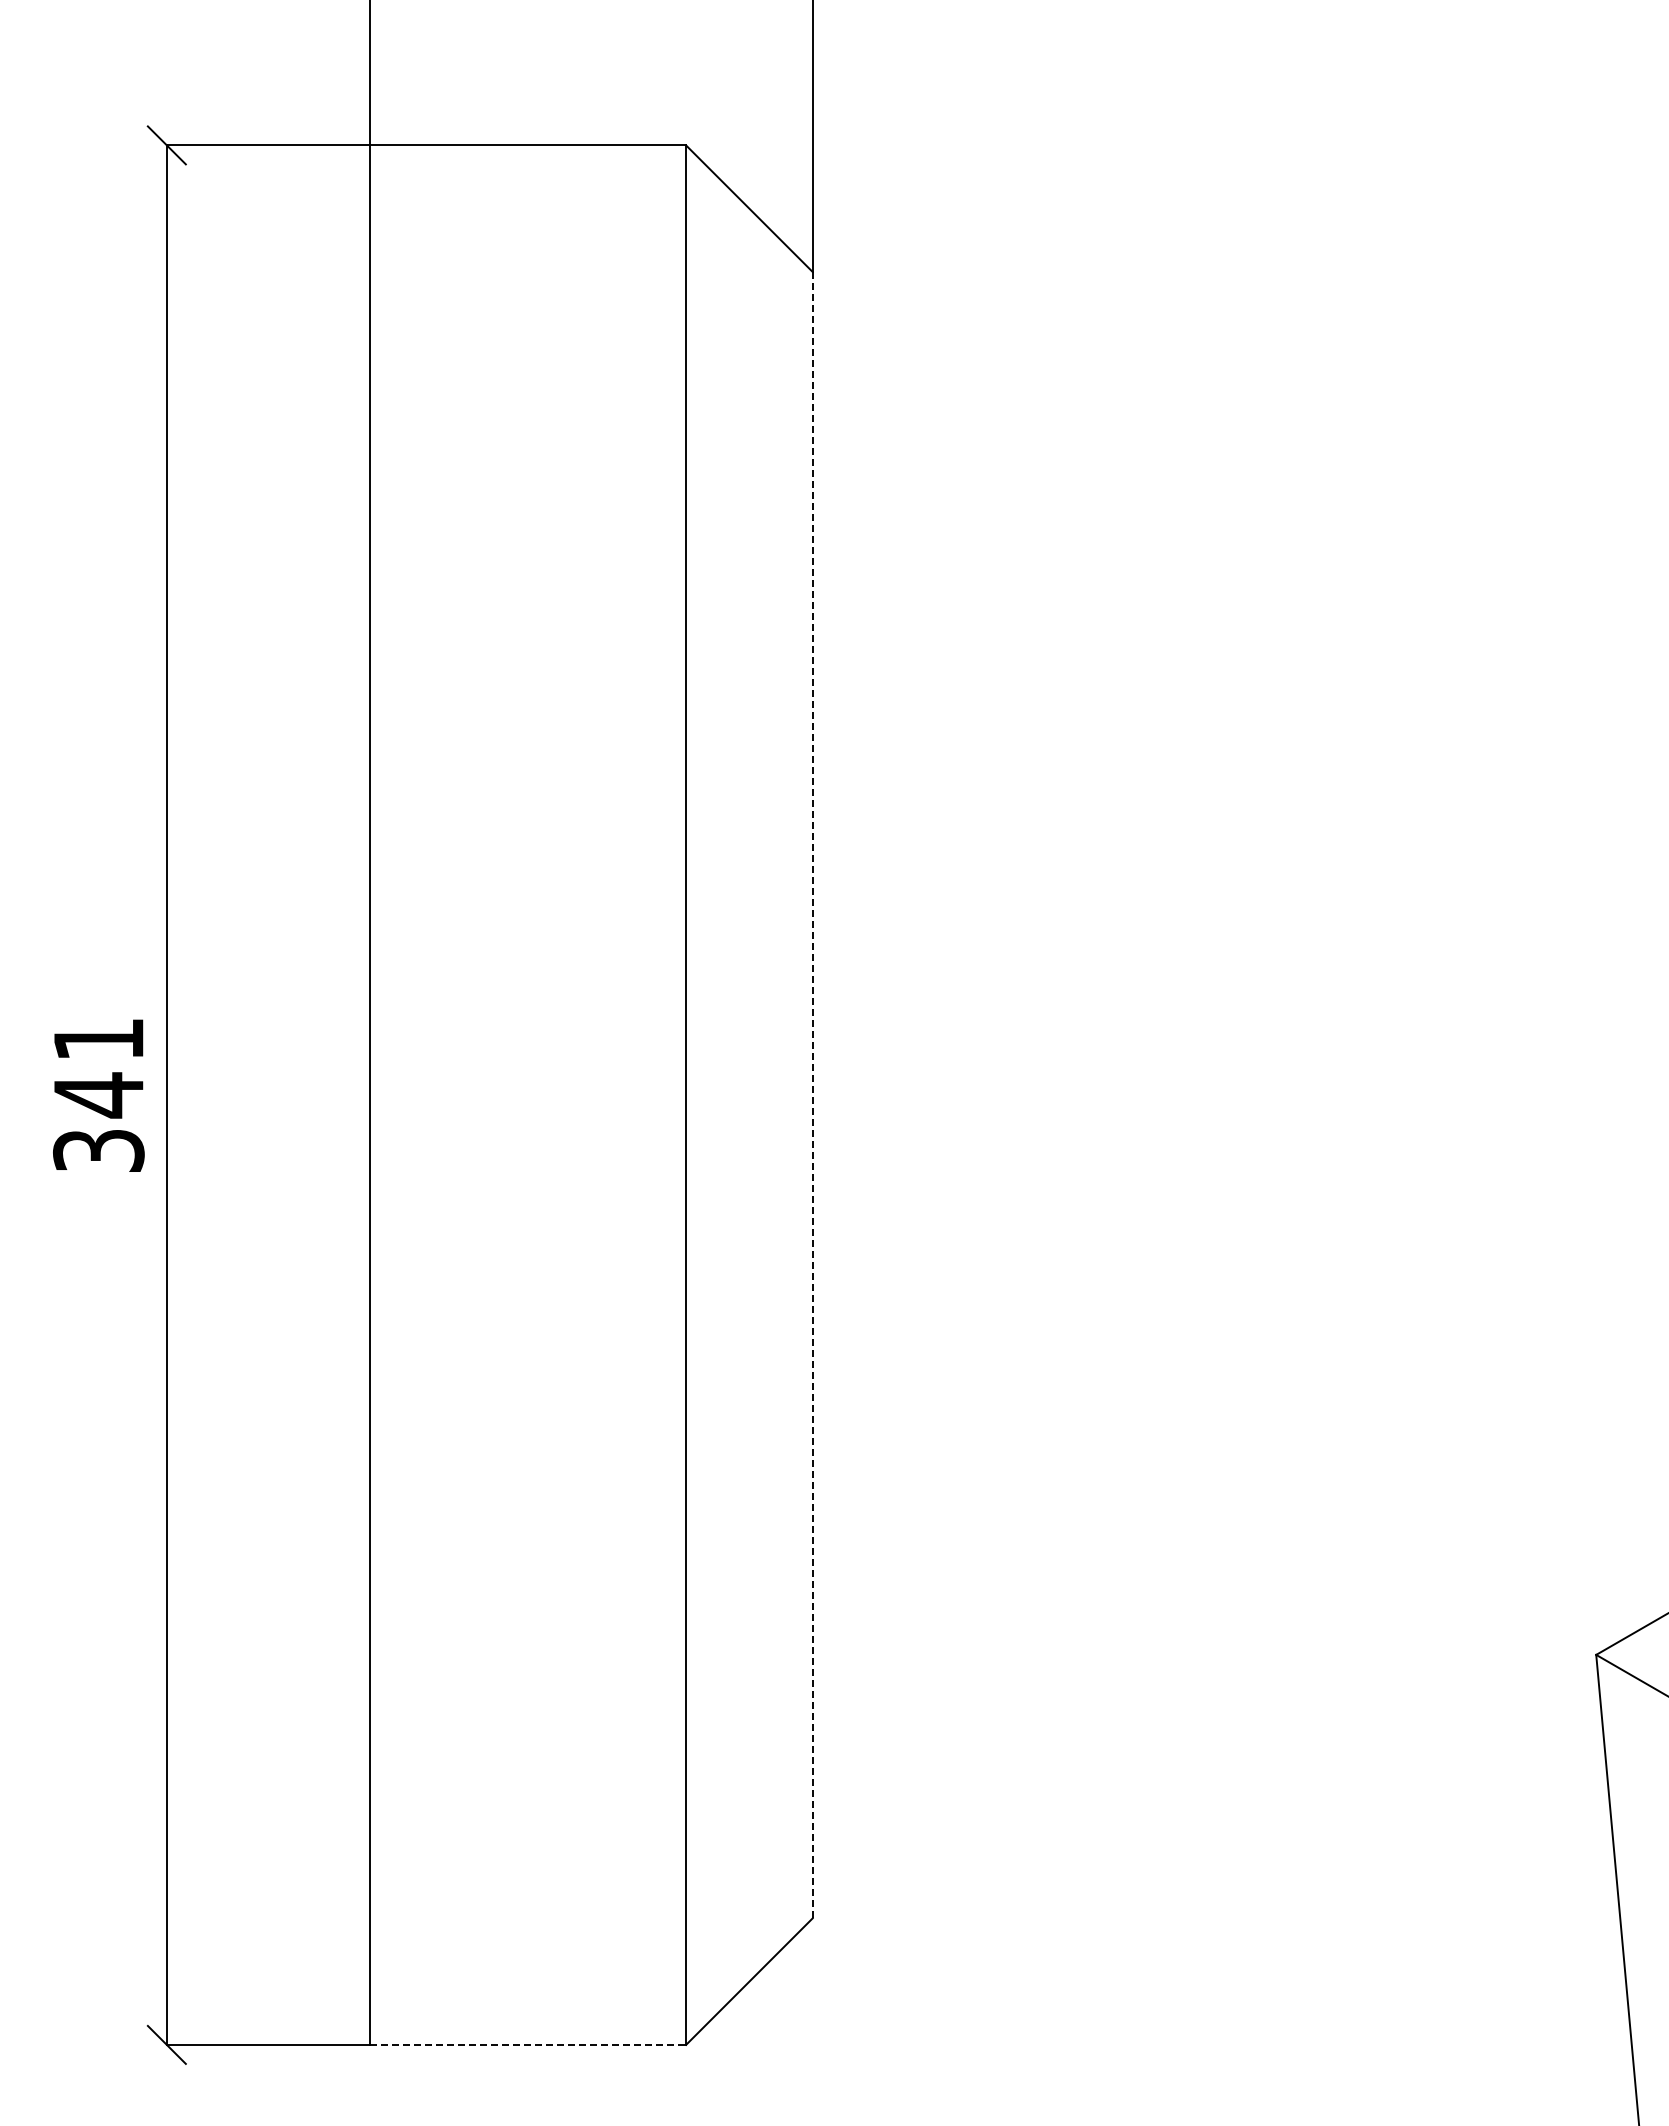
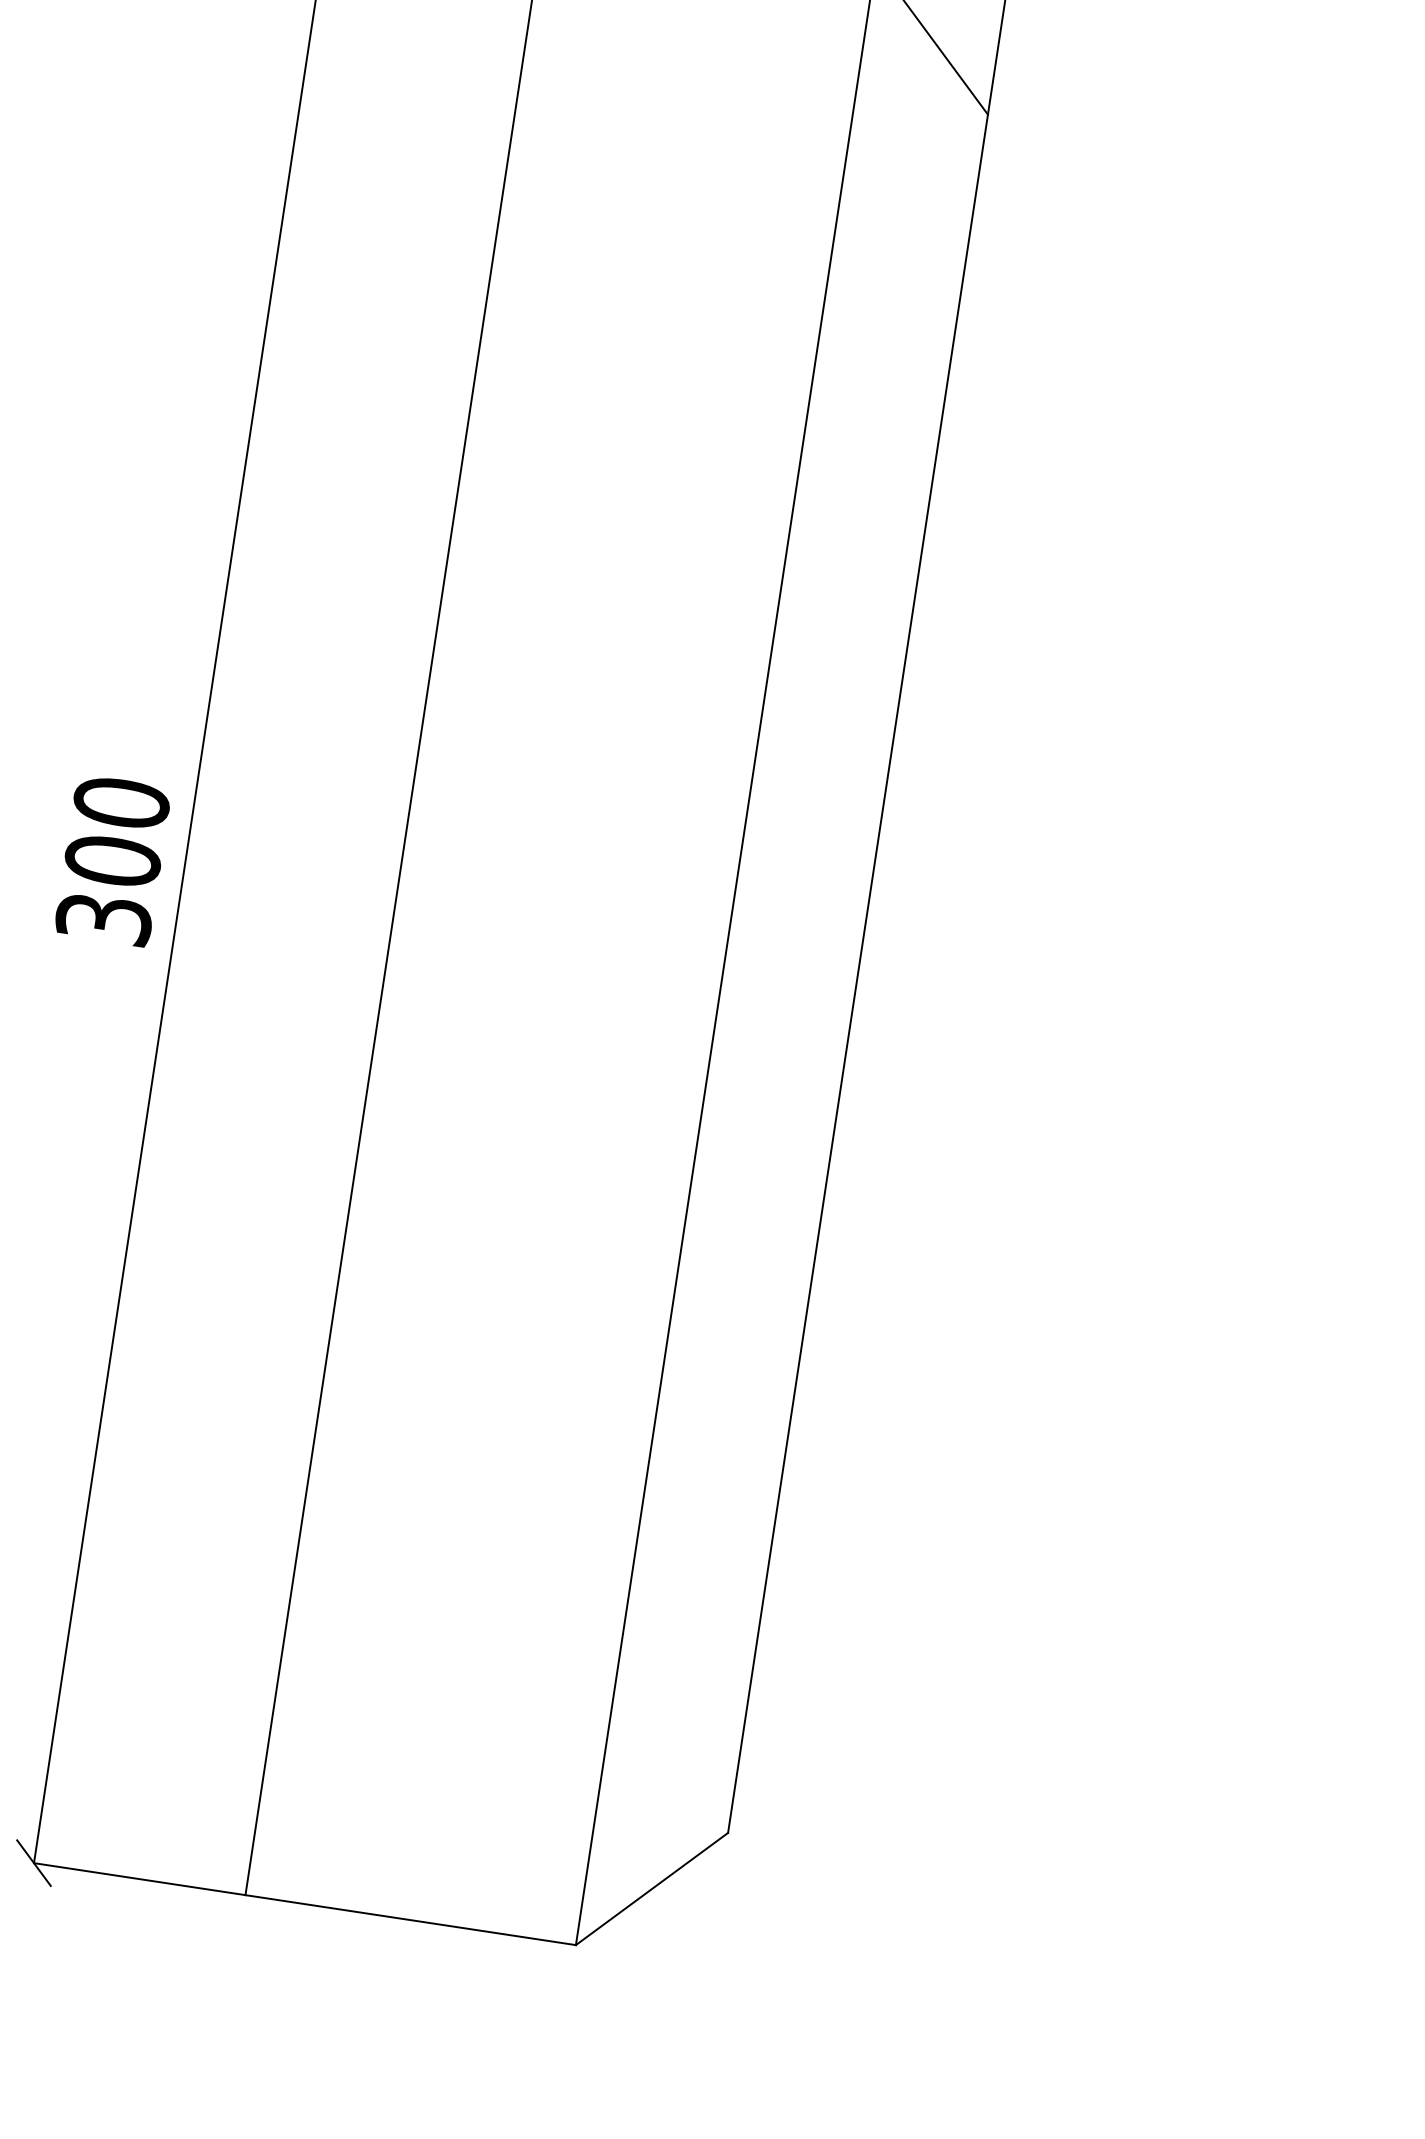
text: (98, 1067) -> (116, 832), 341 -> 300
line: (812, 1094) -> (857, 973), dashed -> solid
line: (528, 2044) -> (411, 1919), dashed -> solid

